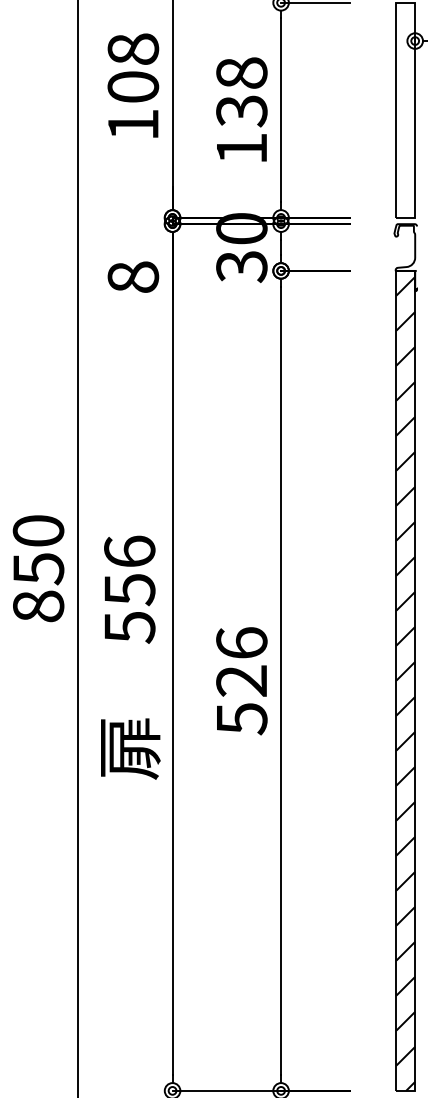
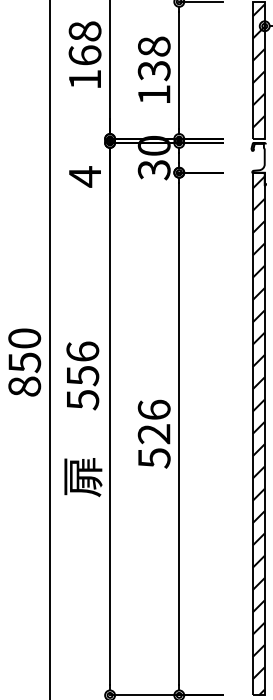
text: (132, 86) -> (84, 55), 108 -> 168
hatch: (405, 112) -> (258, 71), added
text: (132, 276) -> (84, 176), 8 -> 4

